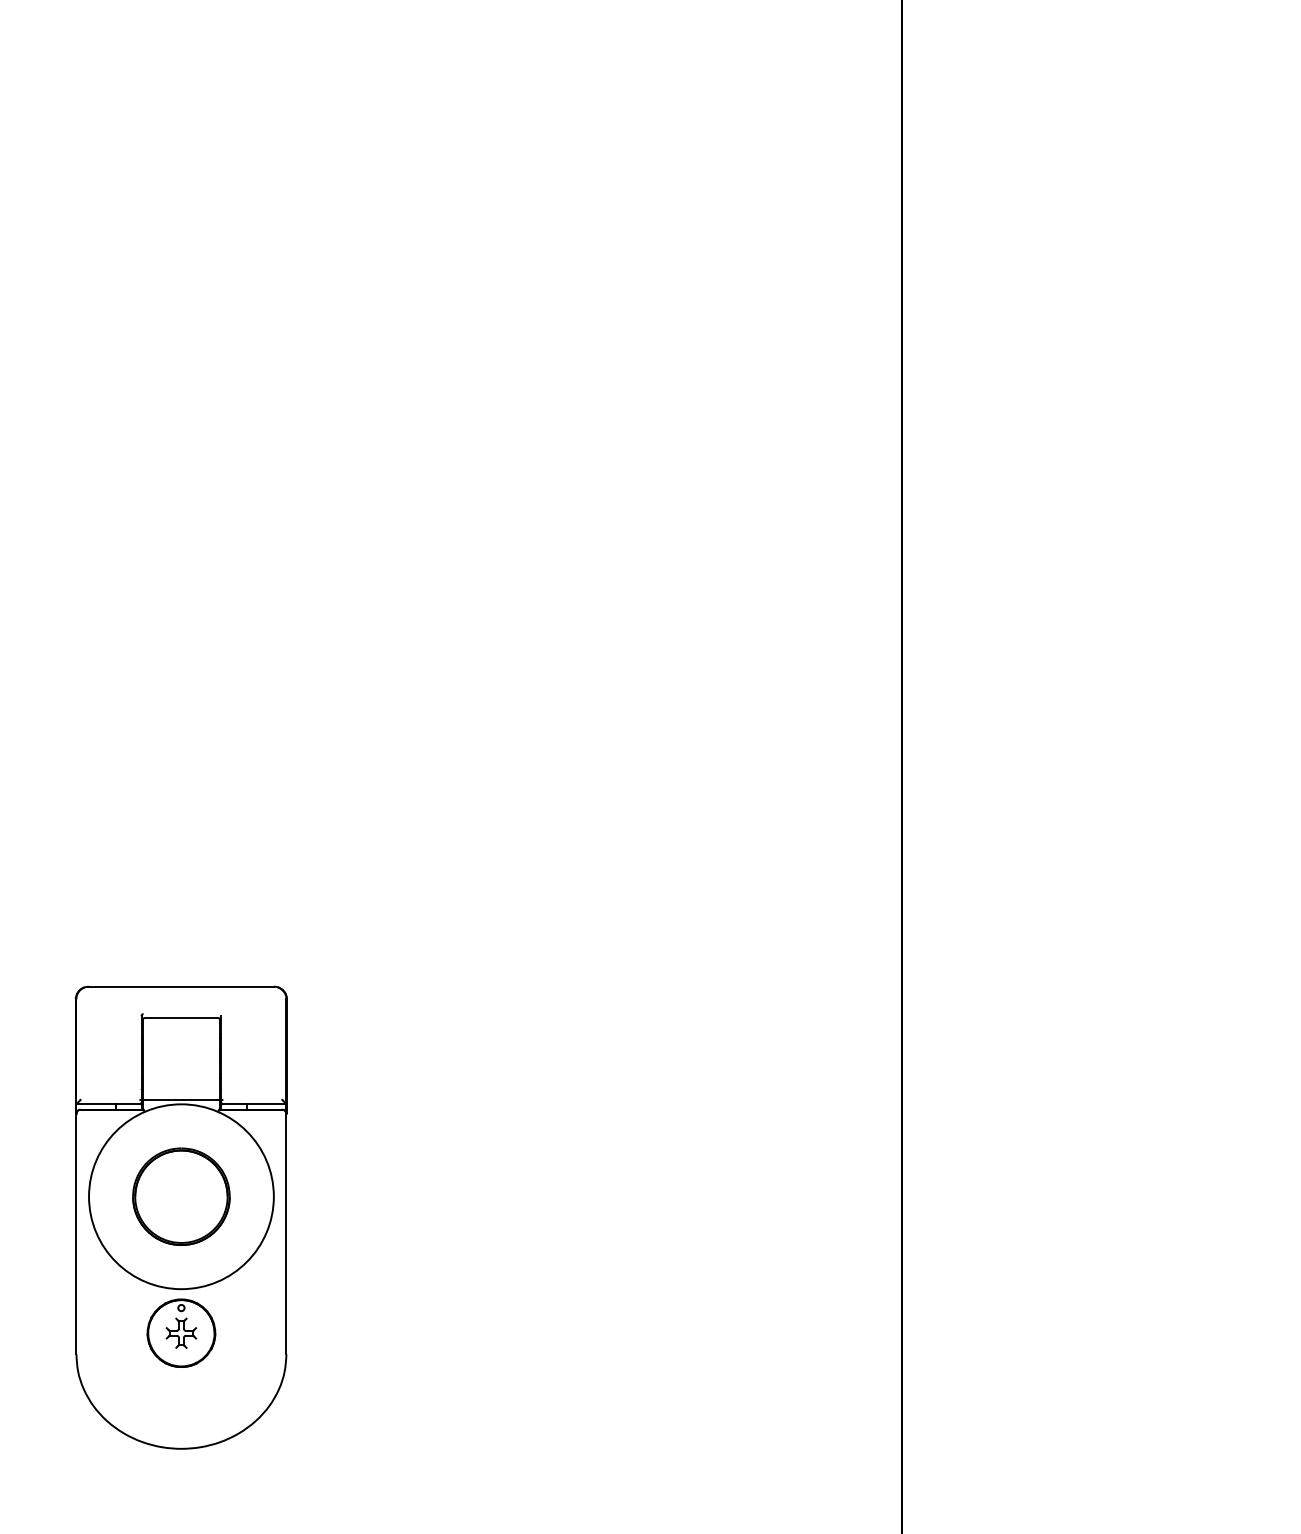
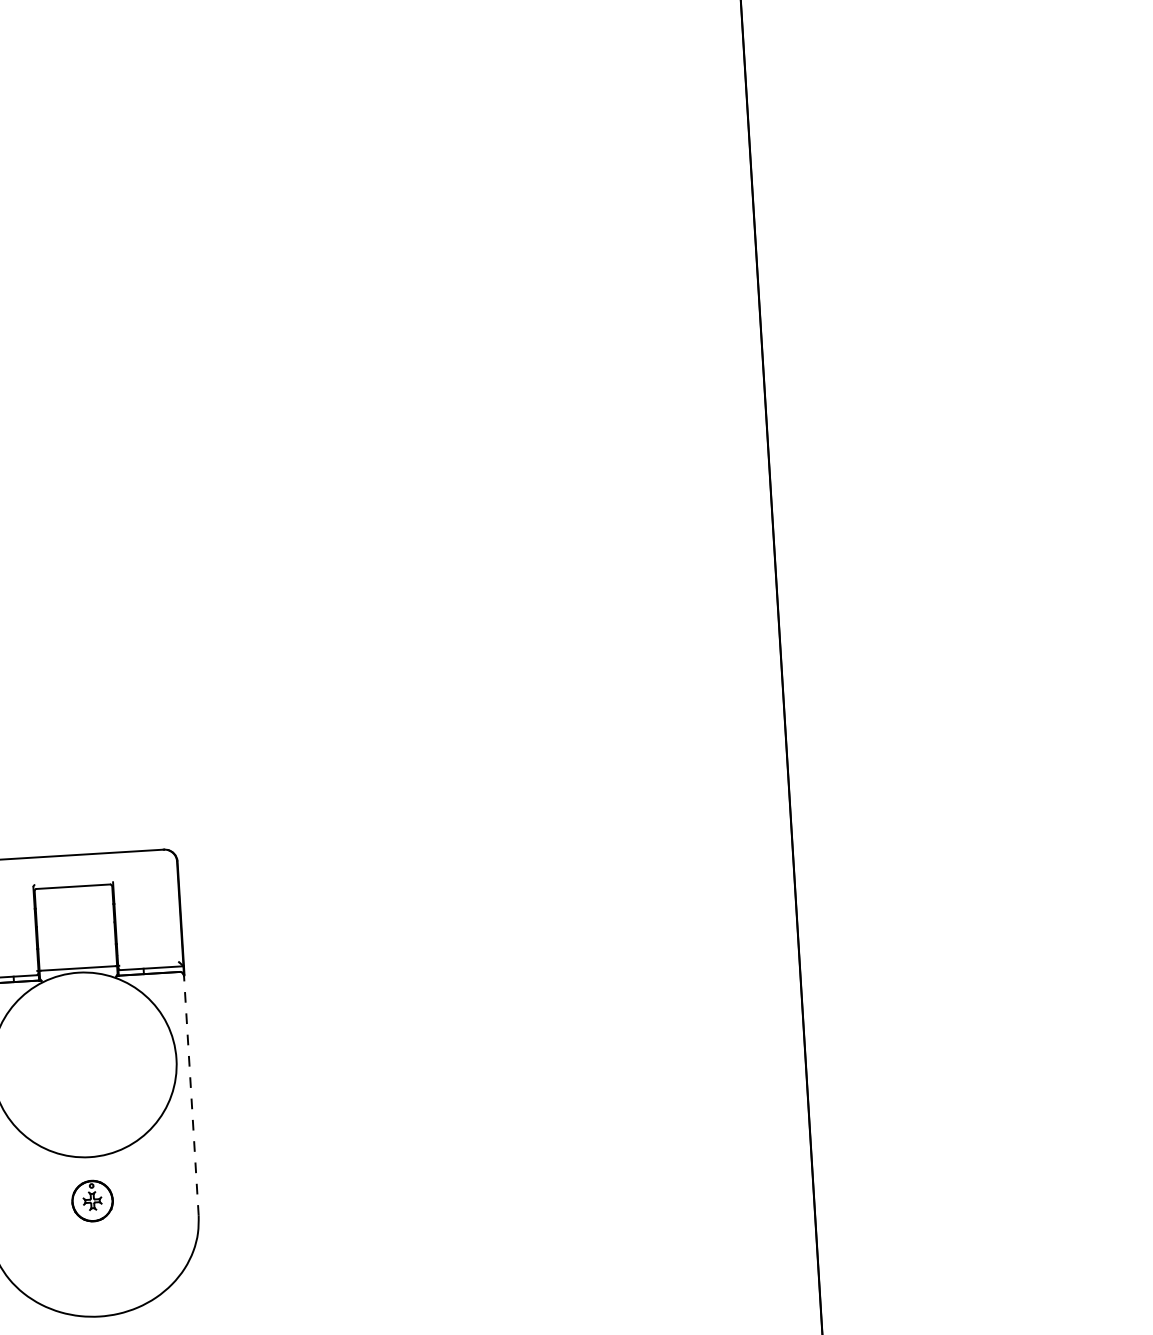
part: (181, 1196) -> (84, 1064), removed
line: (286, 1233) -> (191, 1095), solid -> dashed
part: (181, 1332) -> (92, 1200), size x0.6

